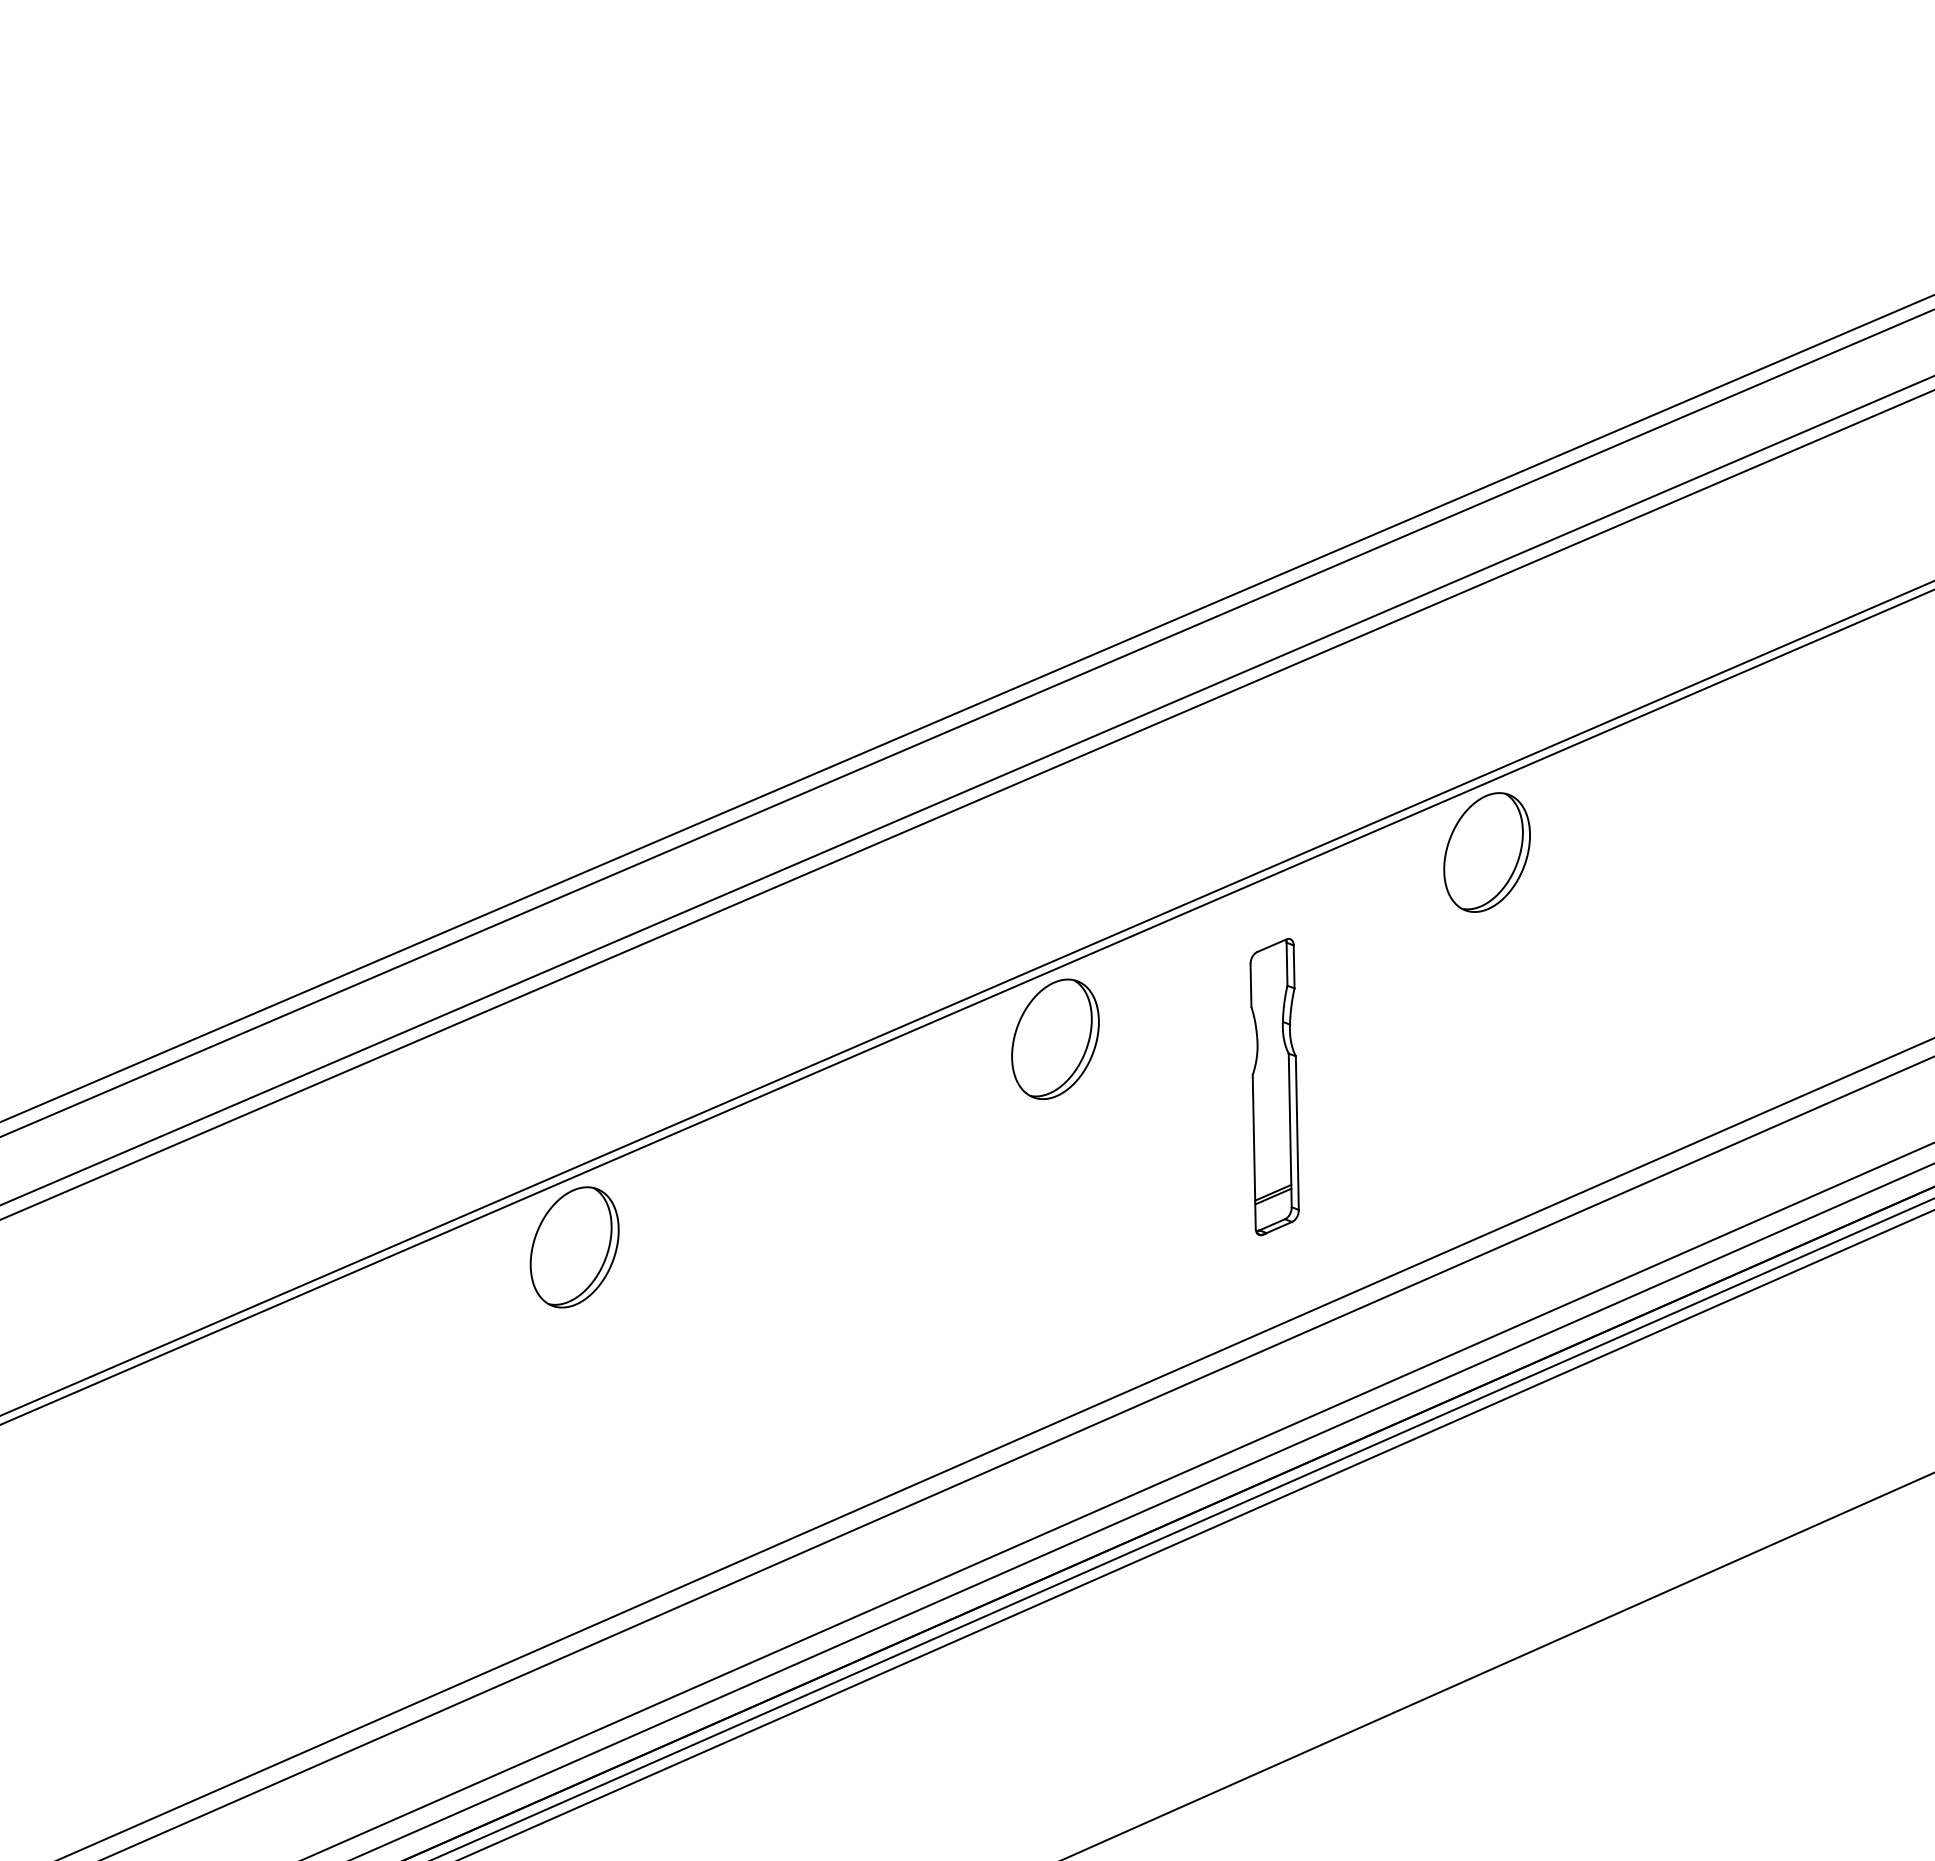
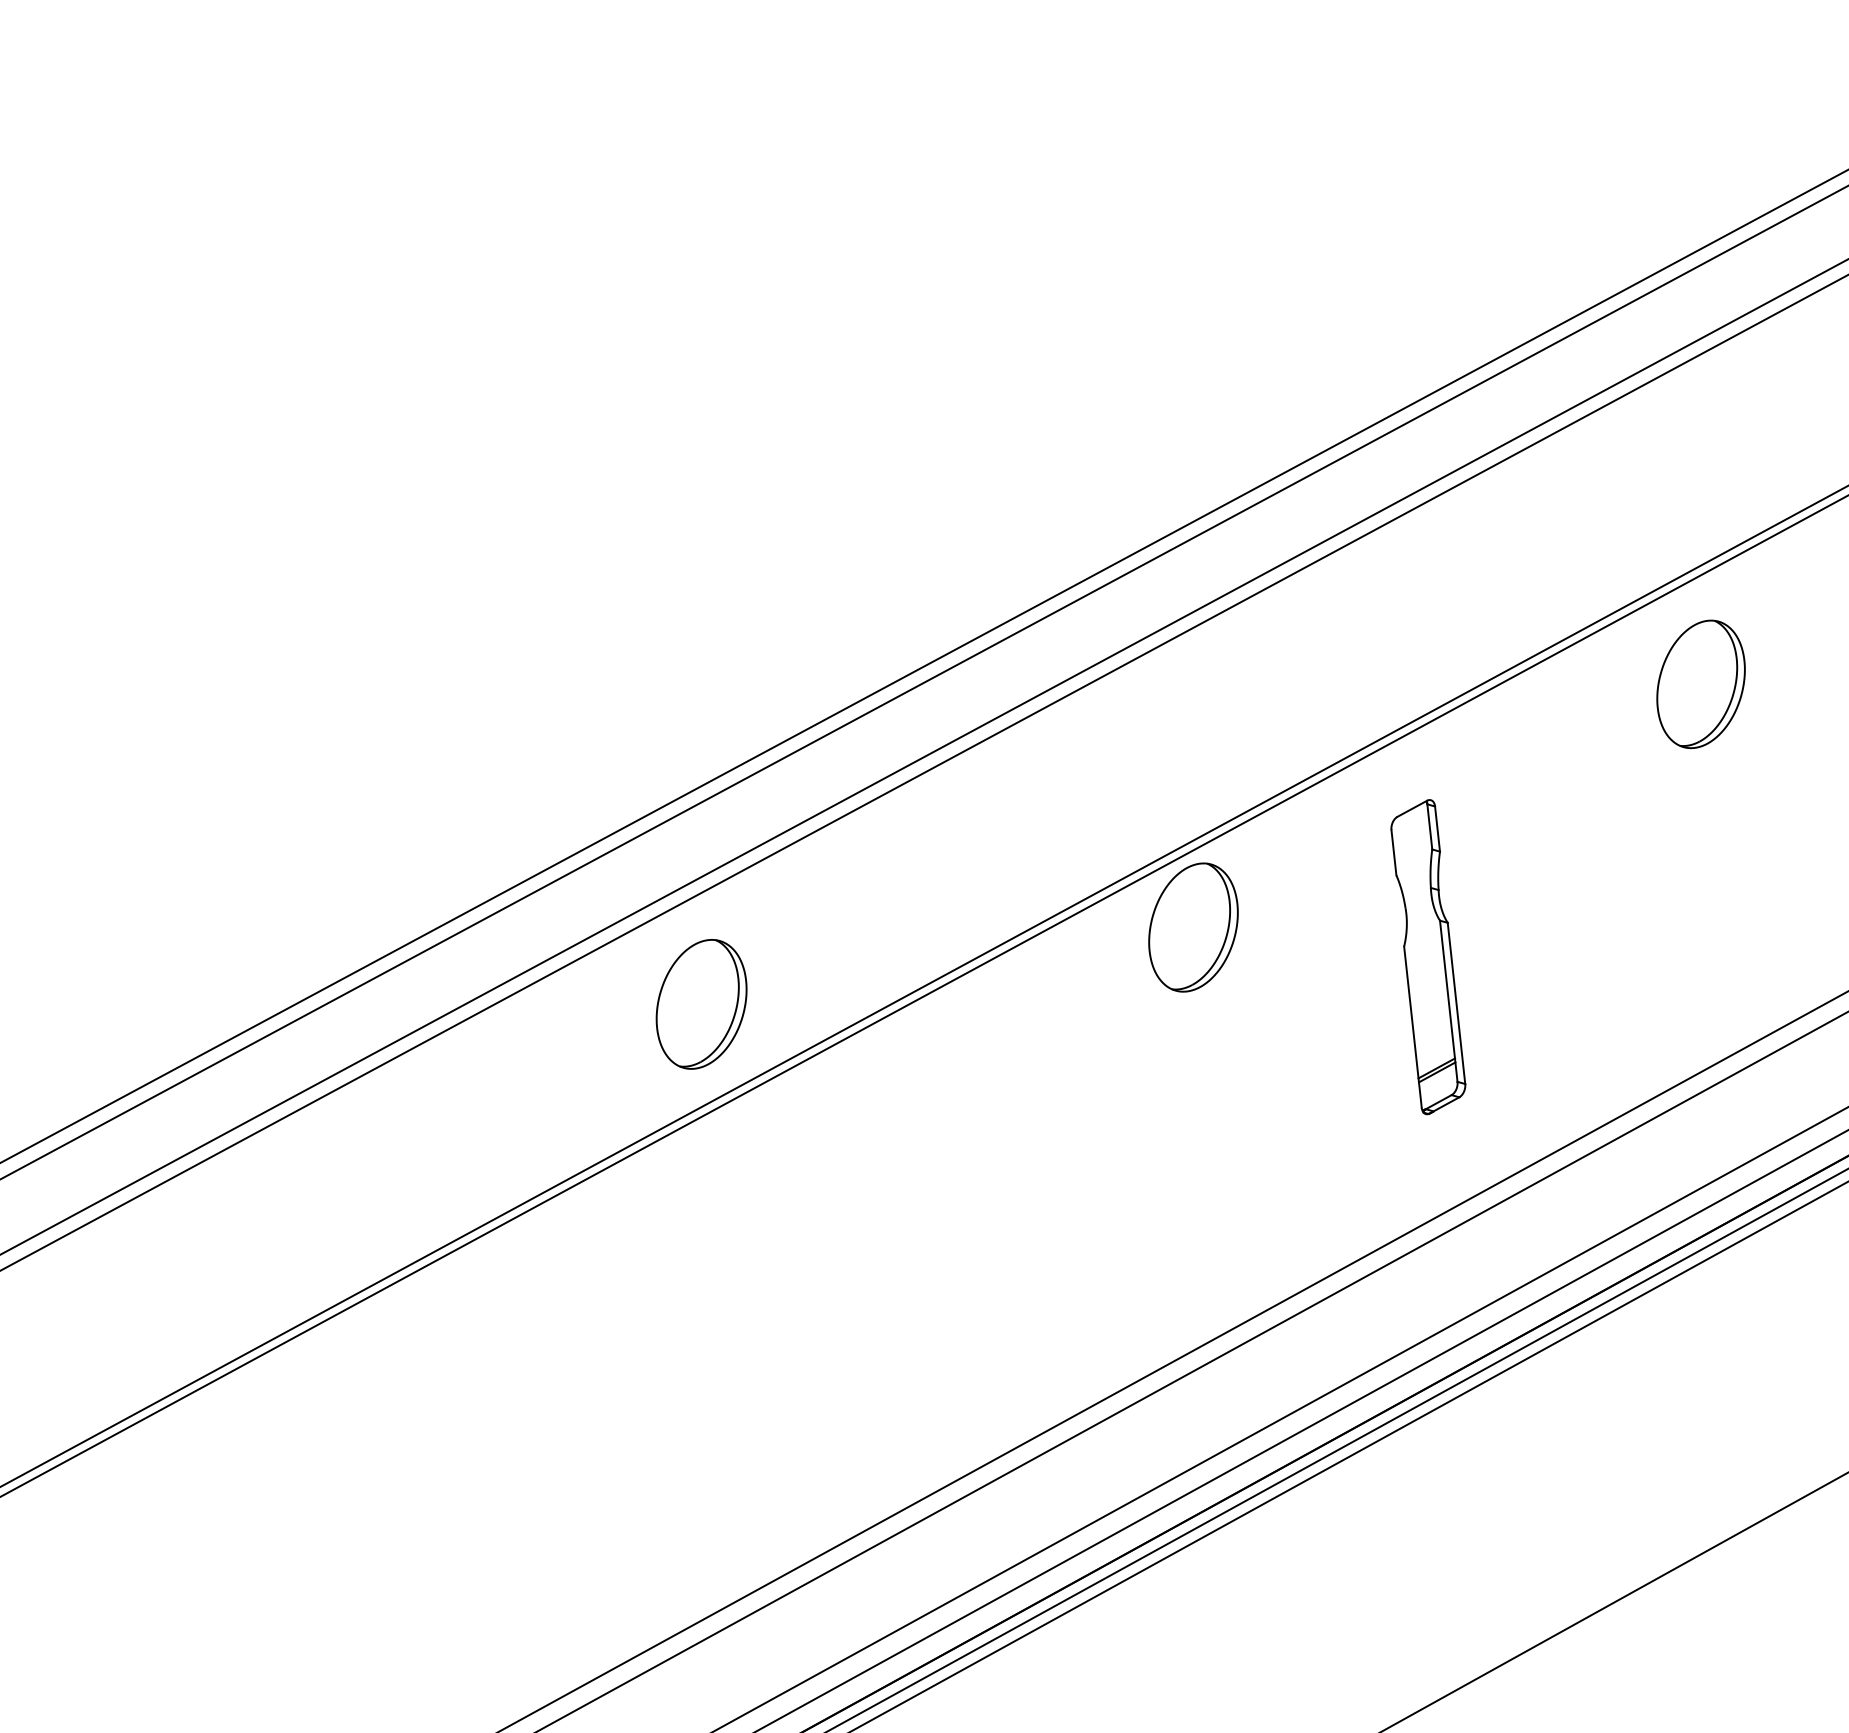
part: (1486, 852) -> (1700, 684), moved
part: (574, 1247) -> (701, 1004), moved

